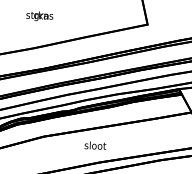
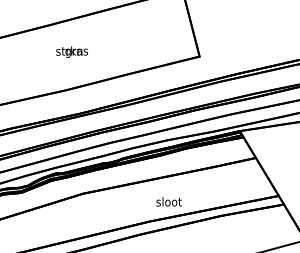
text: (94, 145) -> (168, 201), moved

